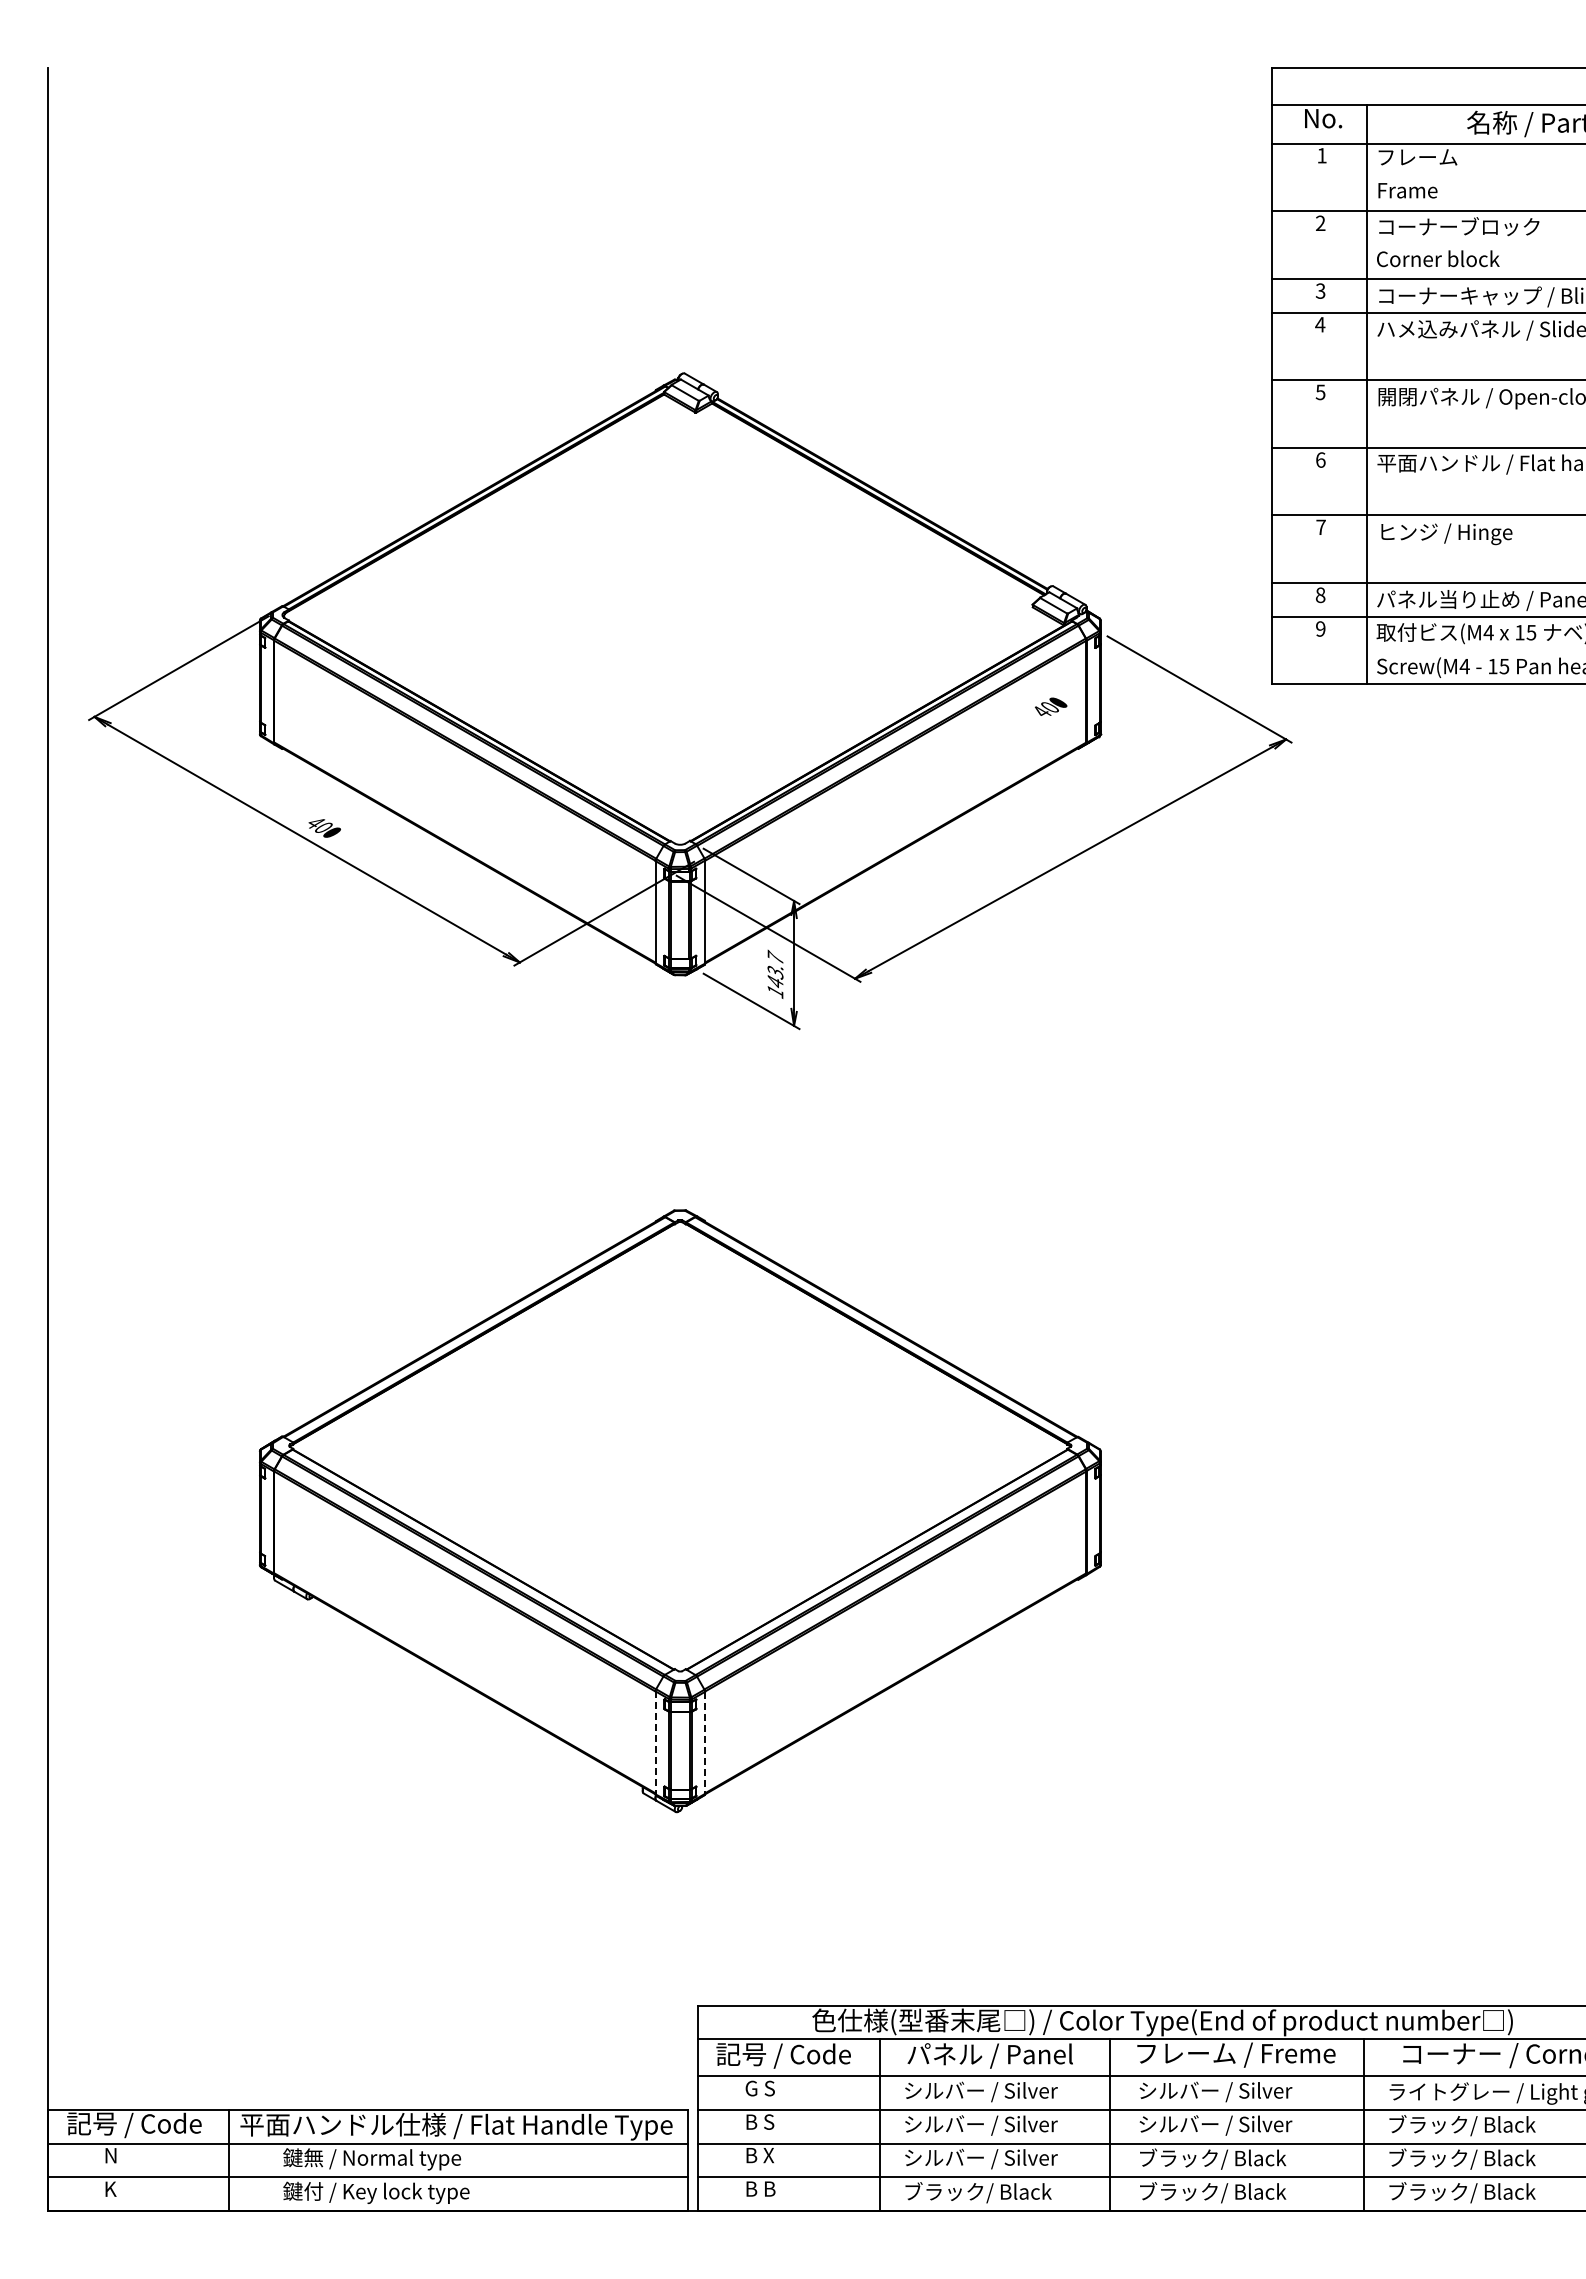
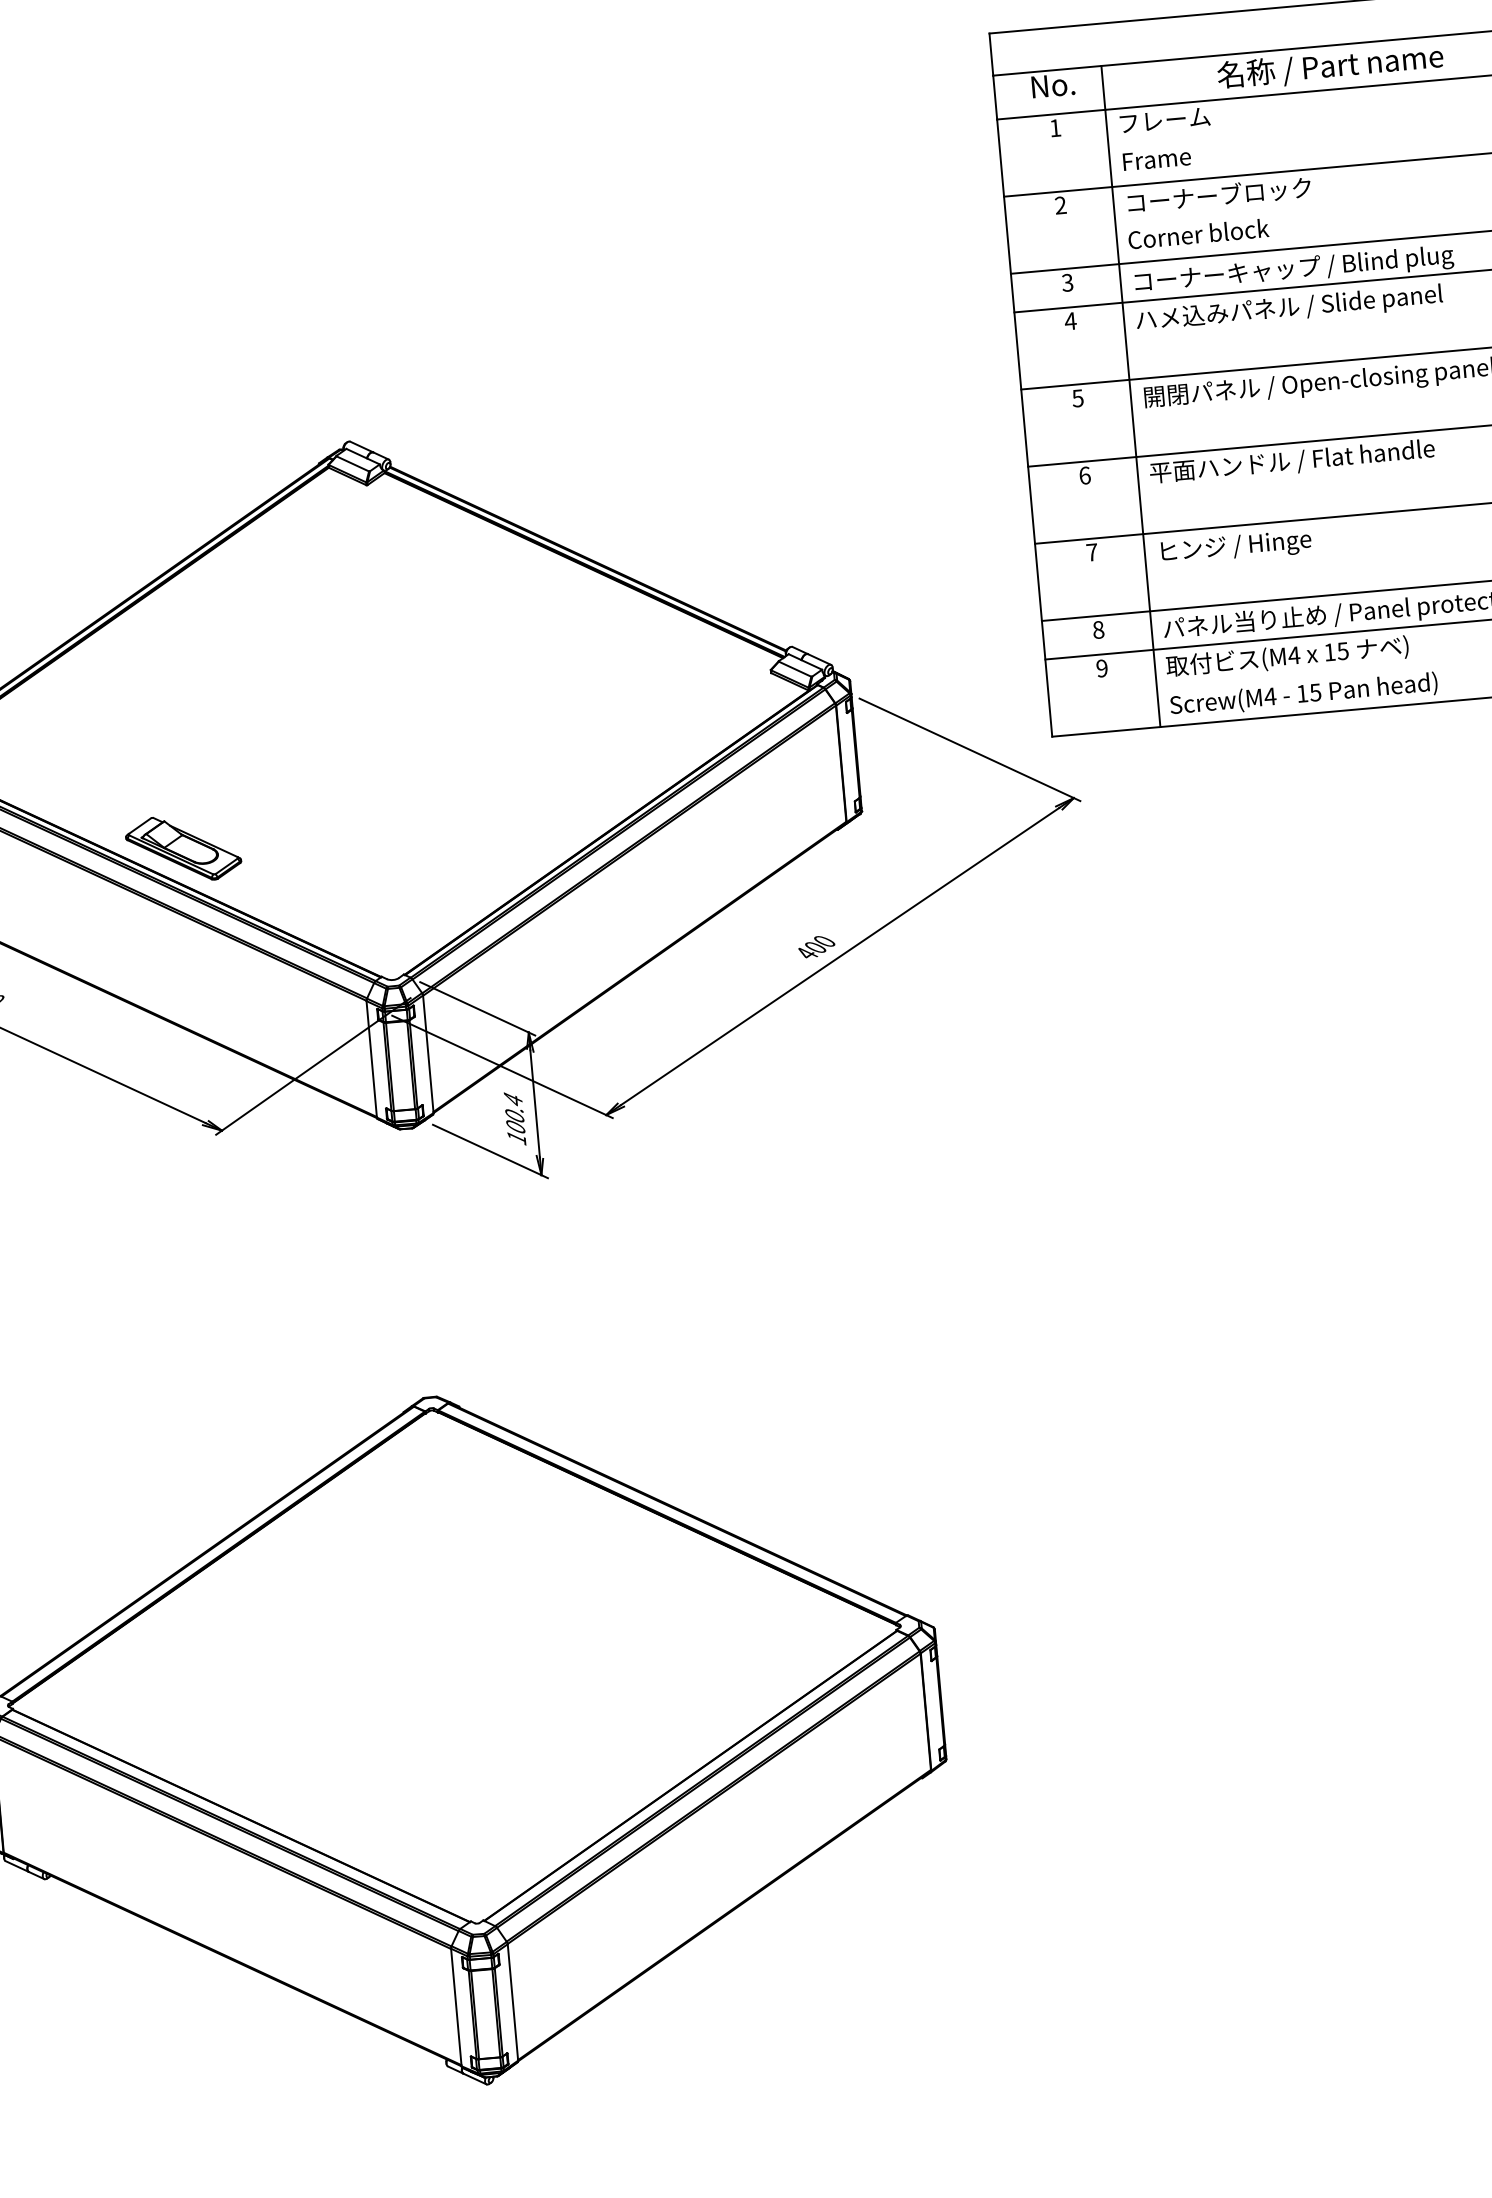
text: (1051, 706) -> (817, 946), moved
part: (508, 714) -> (183, 848), added
text: (775, 968) -> (514, 1111), 143.7 -> 100.4
line: (655, 1742) -> (456, 2007), dashed -> solid
line: (705, 1743) -> (513, 2003), dashed -> solid

